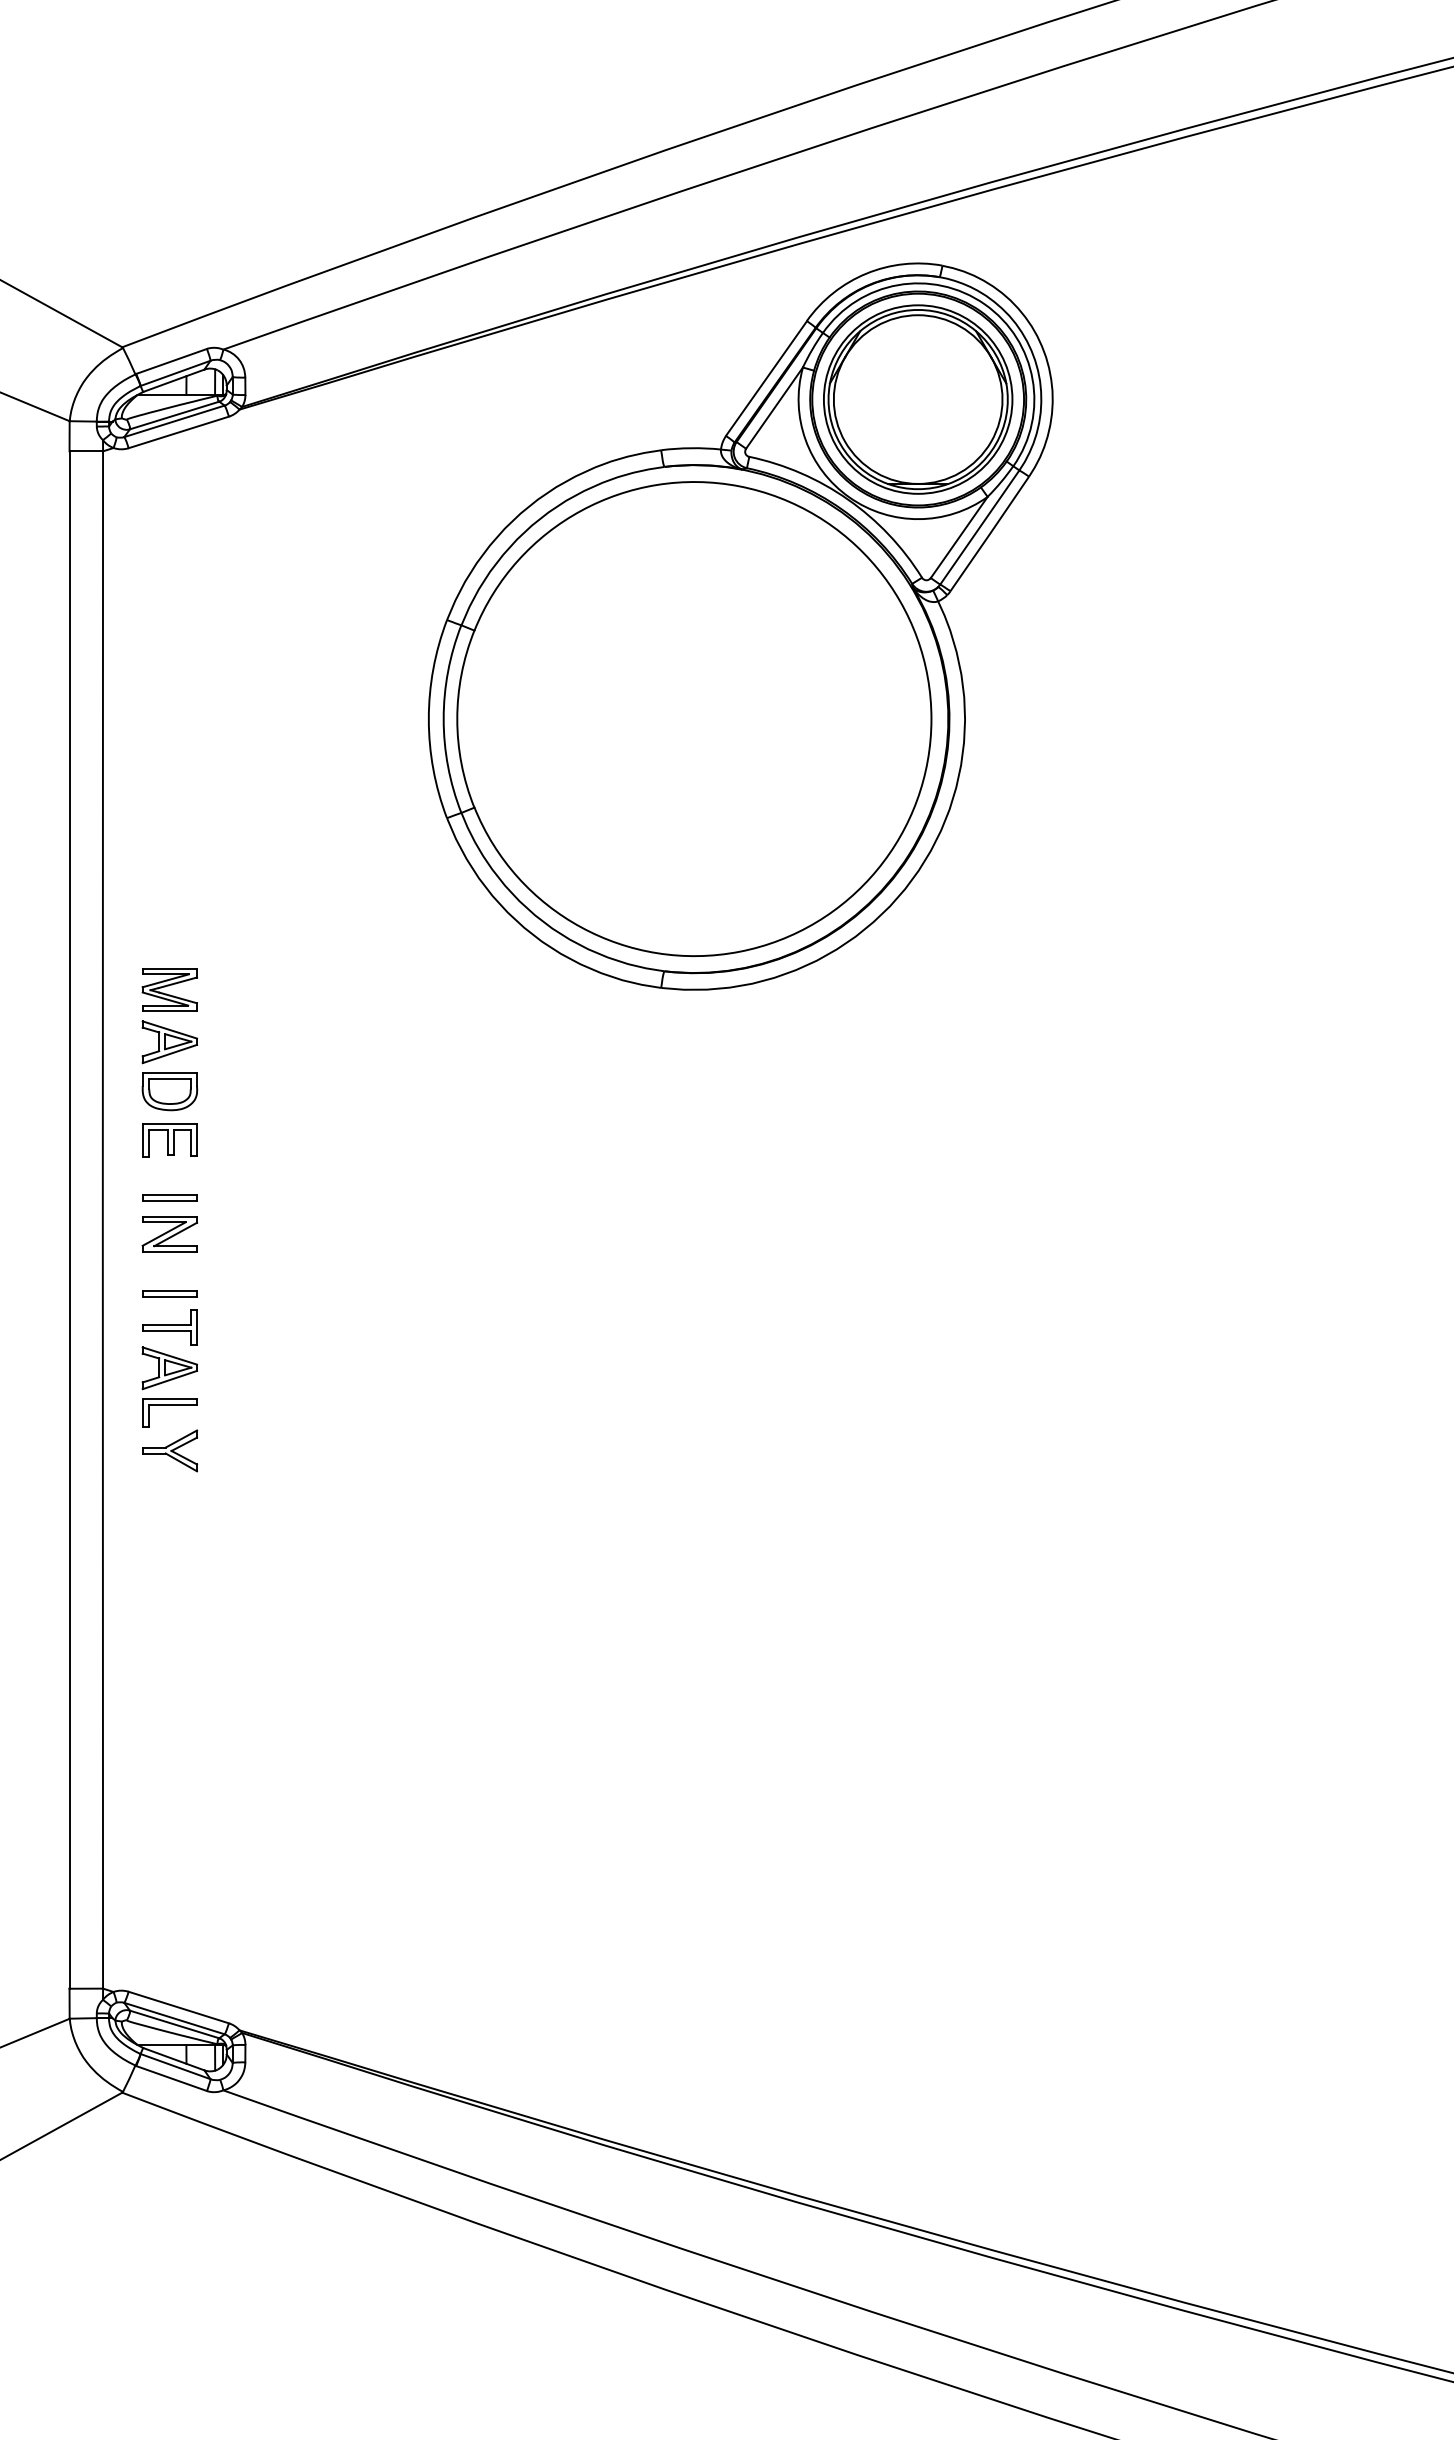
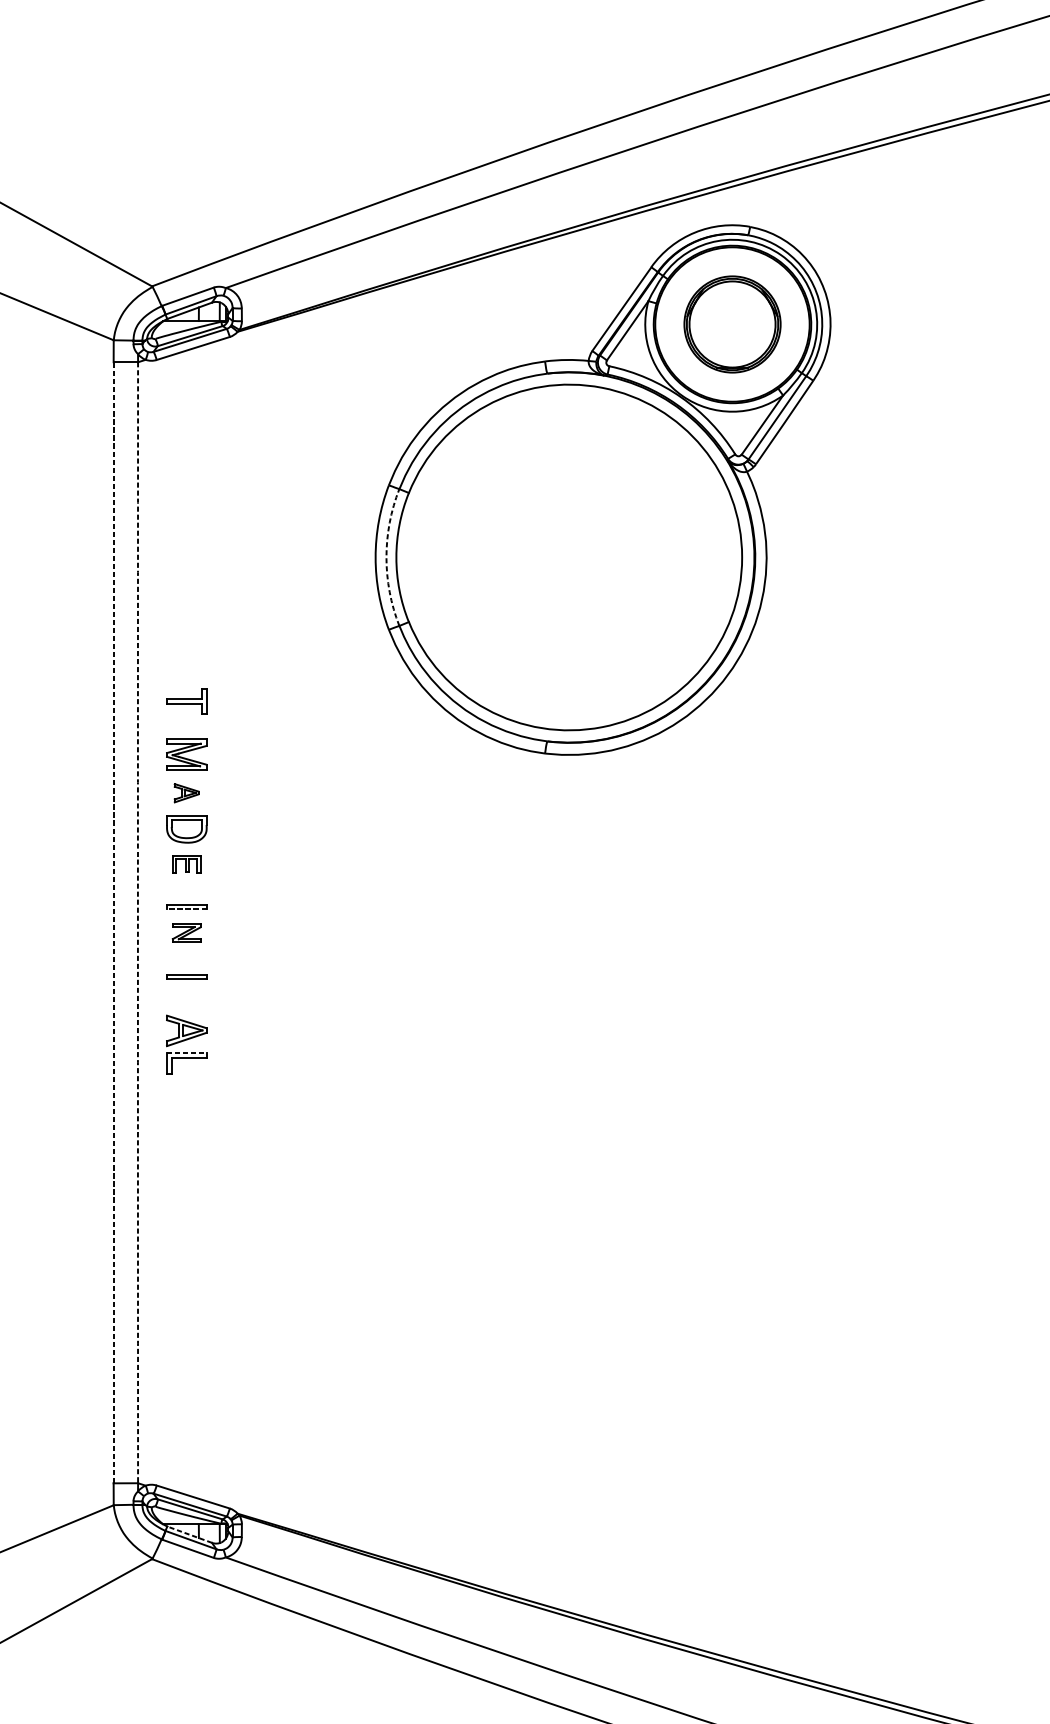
part: (918, 399) -> (732, 324), size x0.7
arc: (443, 719) -> (386, 557), solid -> dashed
part: (169, 1042) -> (186, 793), size x0.6
part: (169, 1140) -> (186, 864), size x0.7
line: (169, 1200) -> (186, 908), solid -> dashed
arc: (102, 1219) -> (137, 922), solid -> dashed
line: (69, 1220) -> (113, 923), solid -> dashed
part: (169, 1234) -> (186, 933), size x0.7
part: (169, 1327) -> (186, 701), moved
line: (170, 1399) -> (187, 1053), solid -> dashed
part: (170, 1450) -> (187, 1090), removed
line: (173, 2059) -> (189, 1534), solid -> dashed

